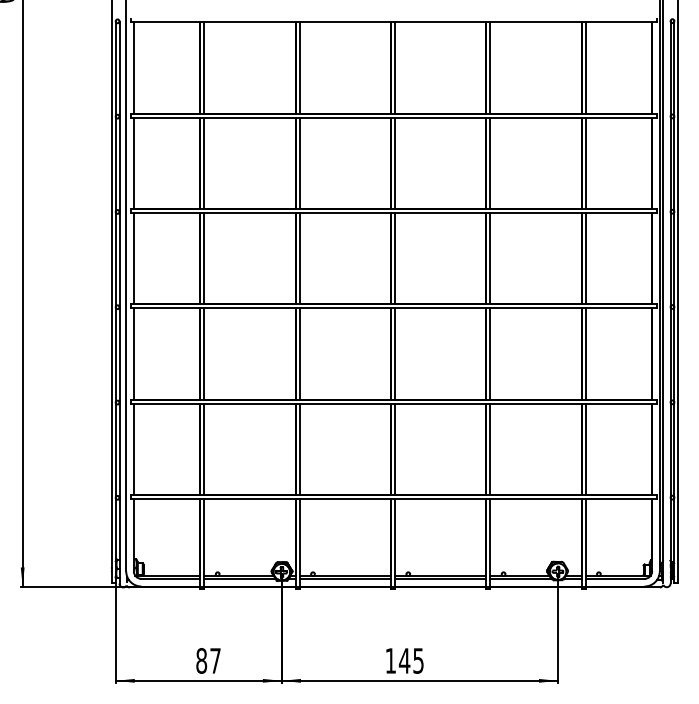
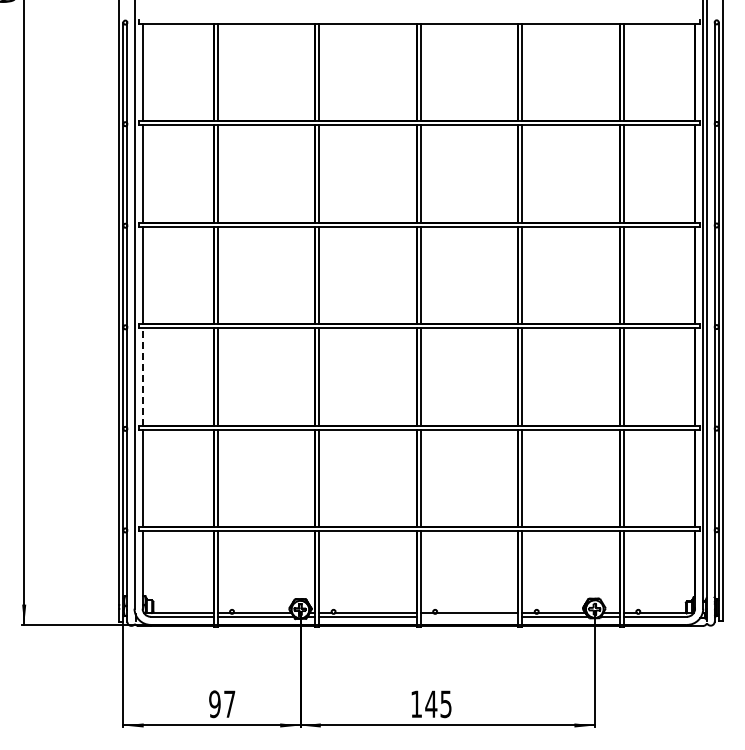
line: (133, 354) -> (142, 377), solid -> dashed
line: (440, 578) -> (469, 616), removed
text: (201, 661) -> (214, 704), 87 -> 97

